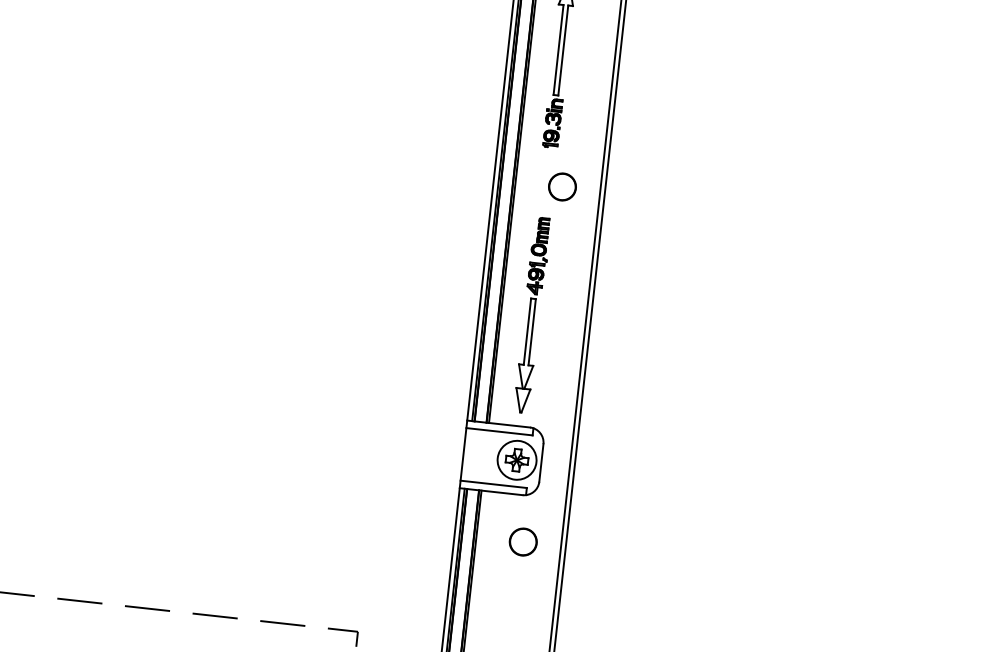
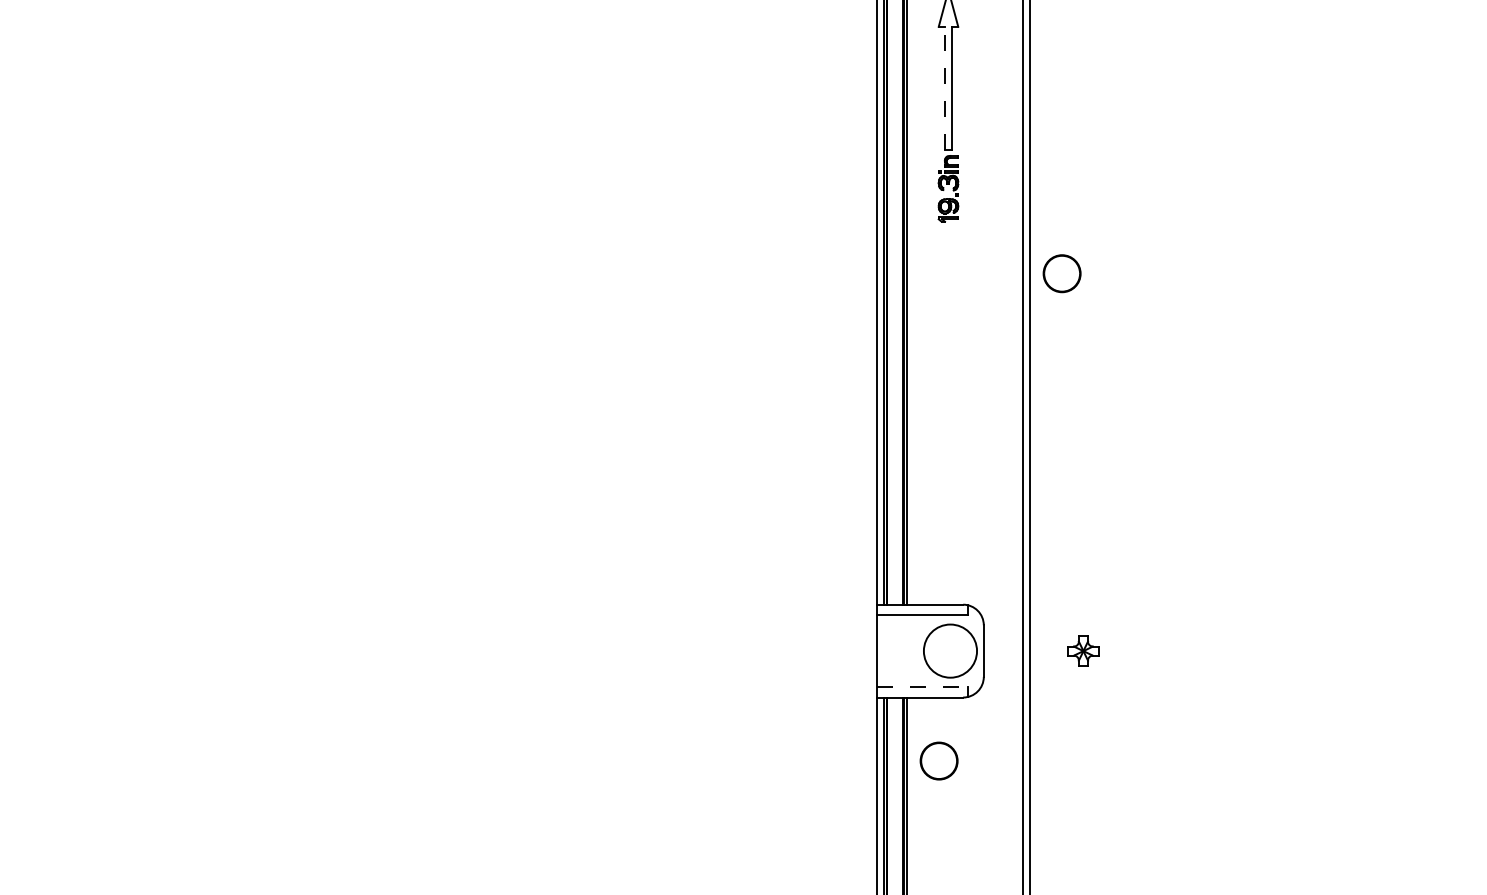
line: (558, 49) -> (945, 88), solid -> dashed
circle: (562, 186) -> (1061, 273), moved
part: (532, 314) -> (949, 451), removed
part: (517, 459) -> (1083, 650), moved
line: (493, 484) -> (922, 687), solid -> dashed
circle: (522, 541) -> (938, 760), moved

